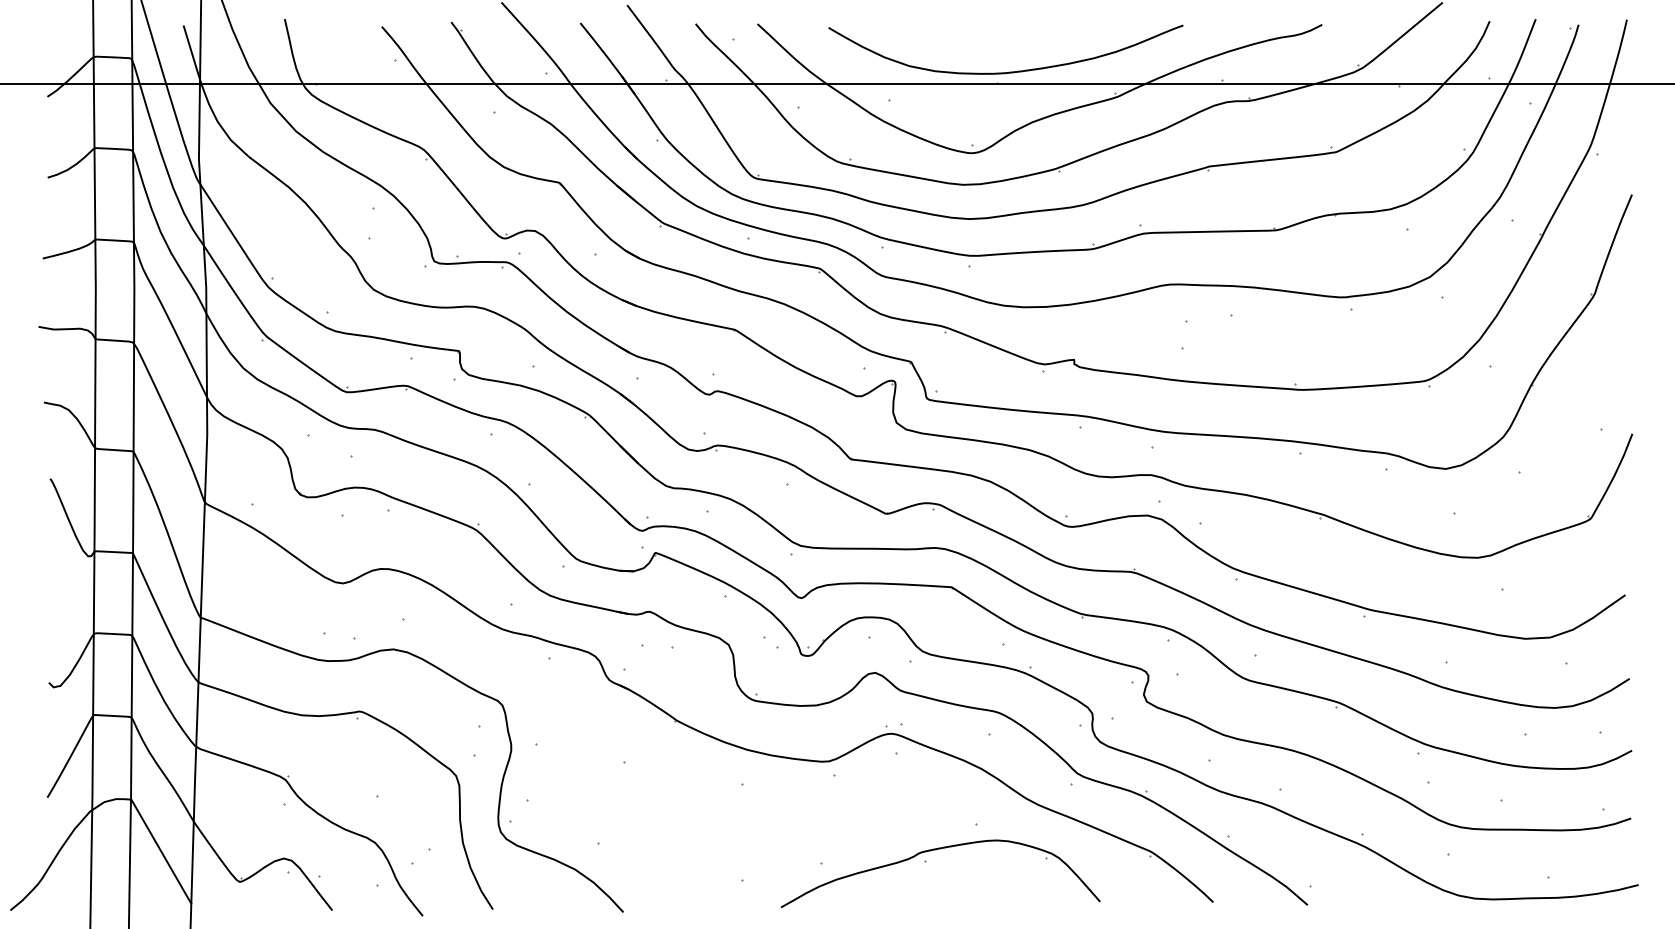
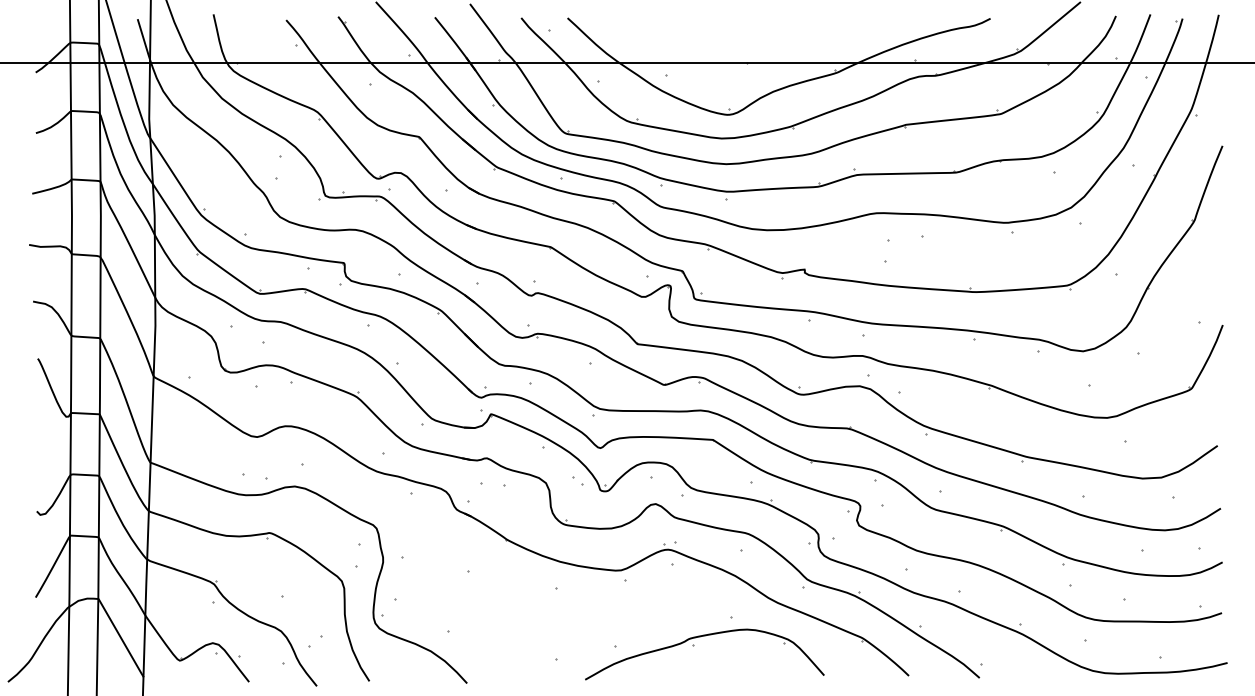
curve: (1009, 71) -> (756, 53), removed

